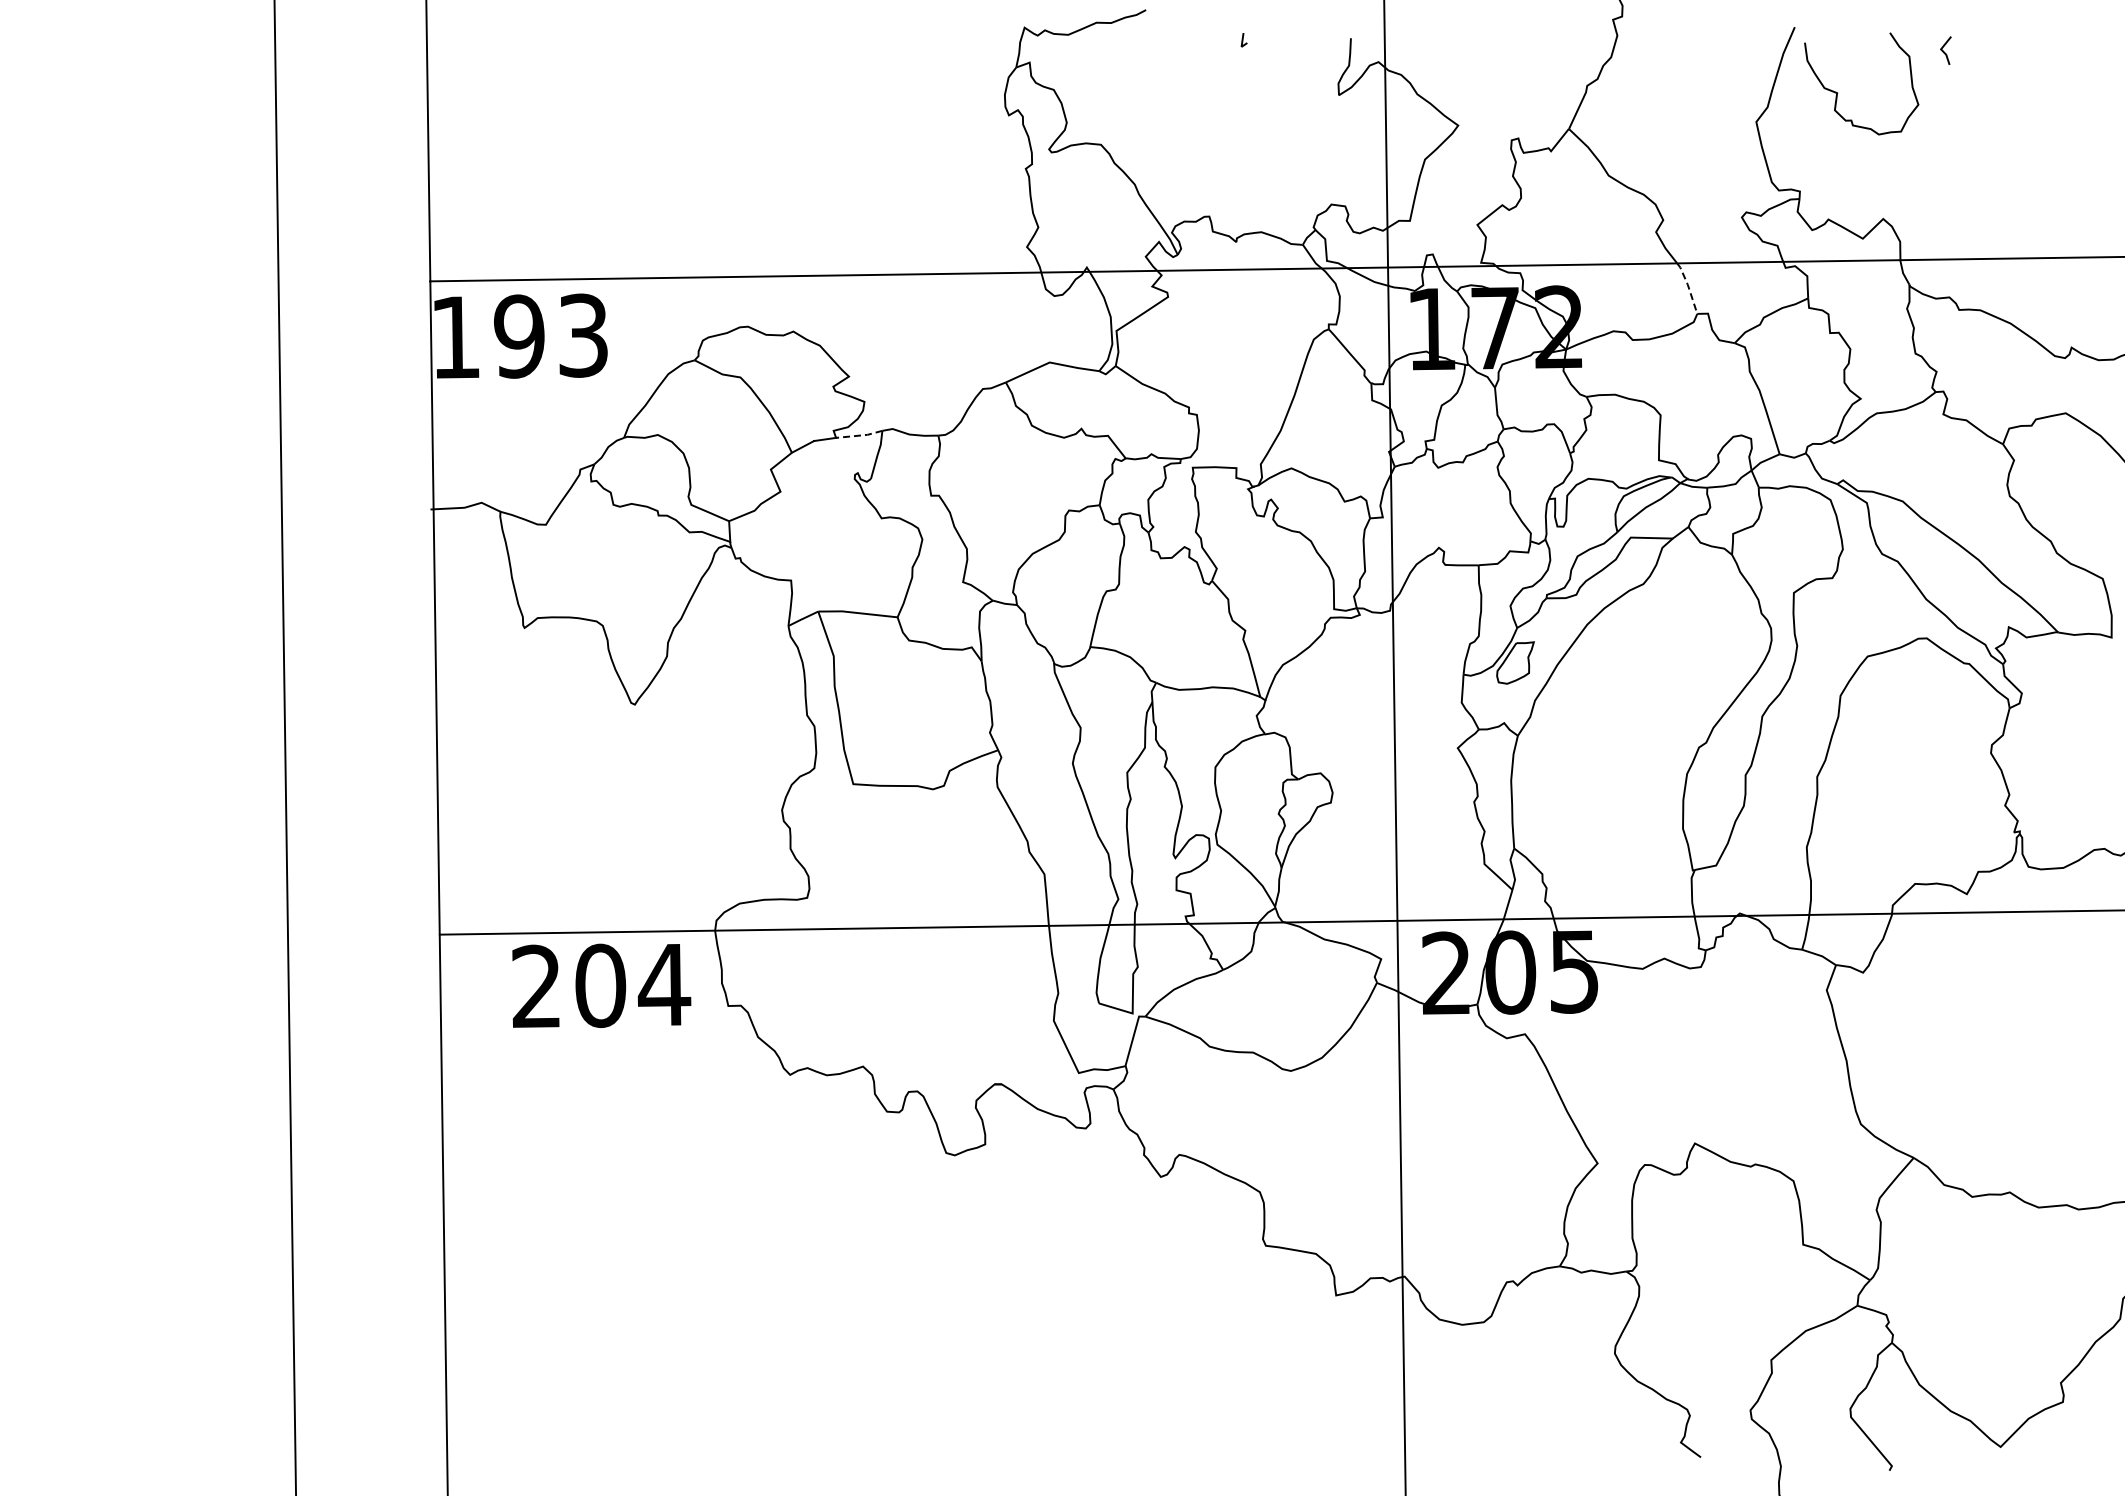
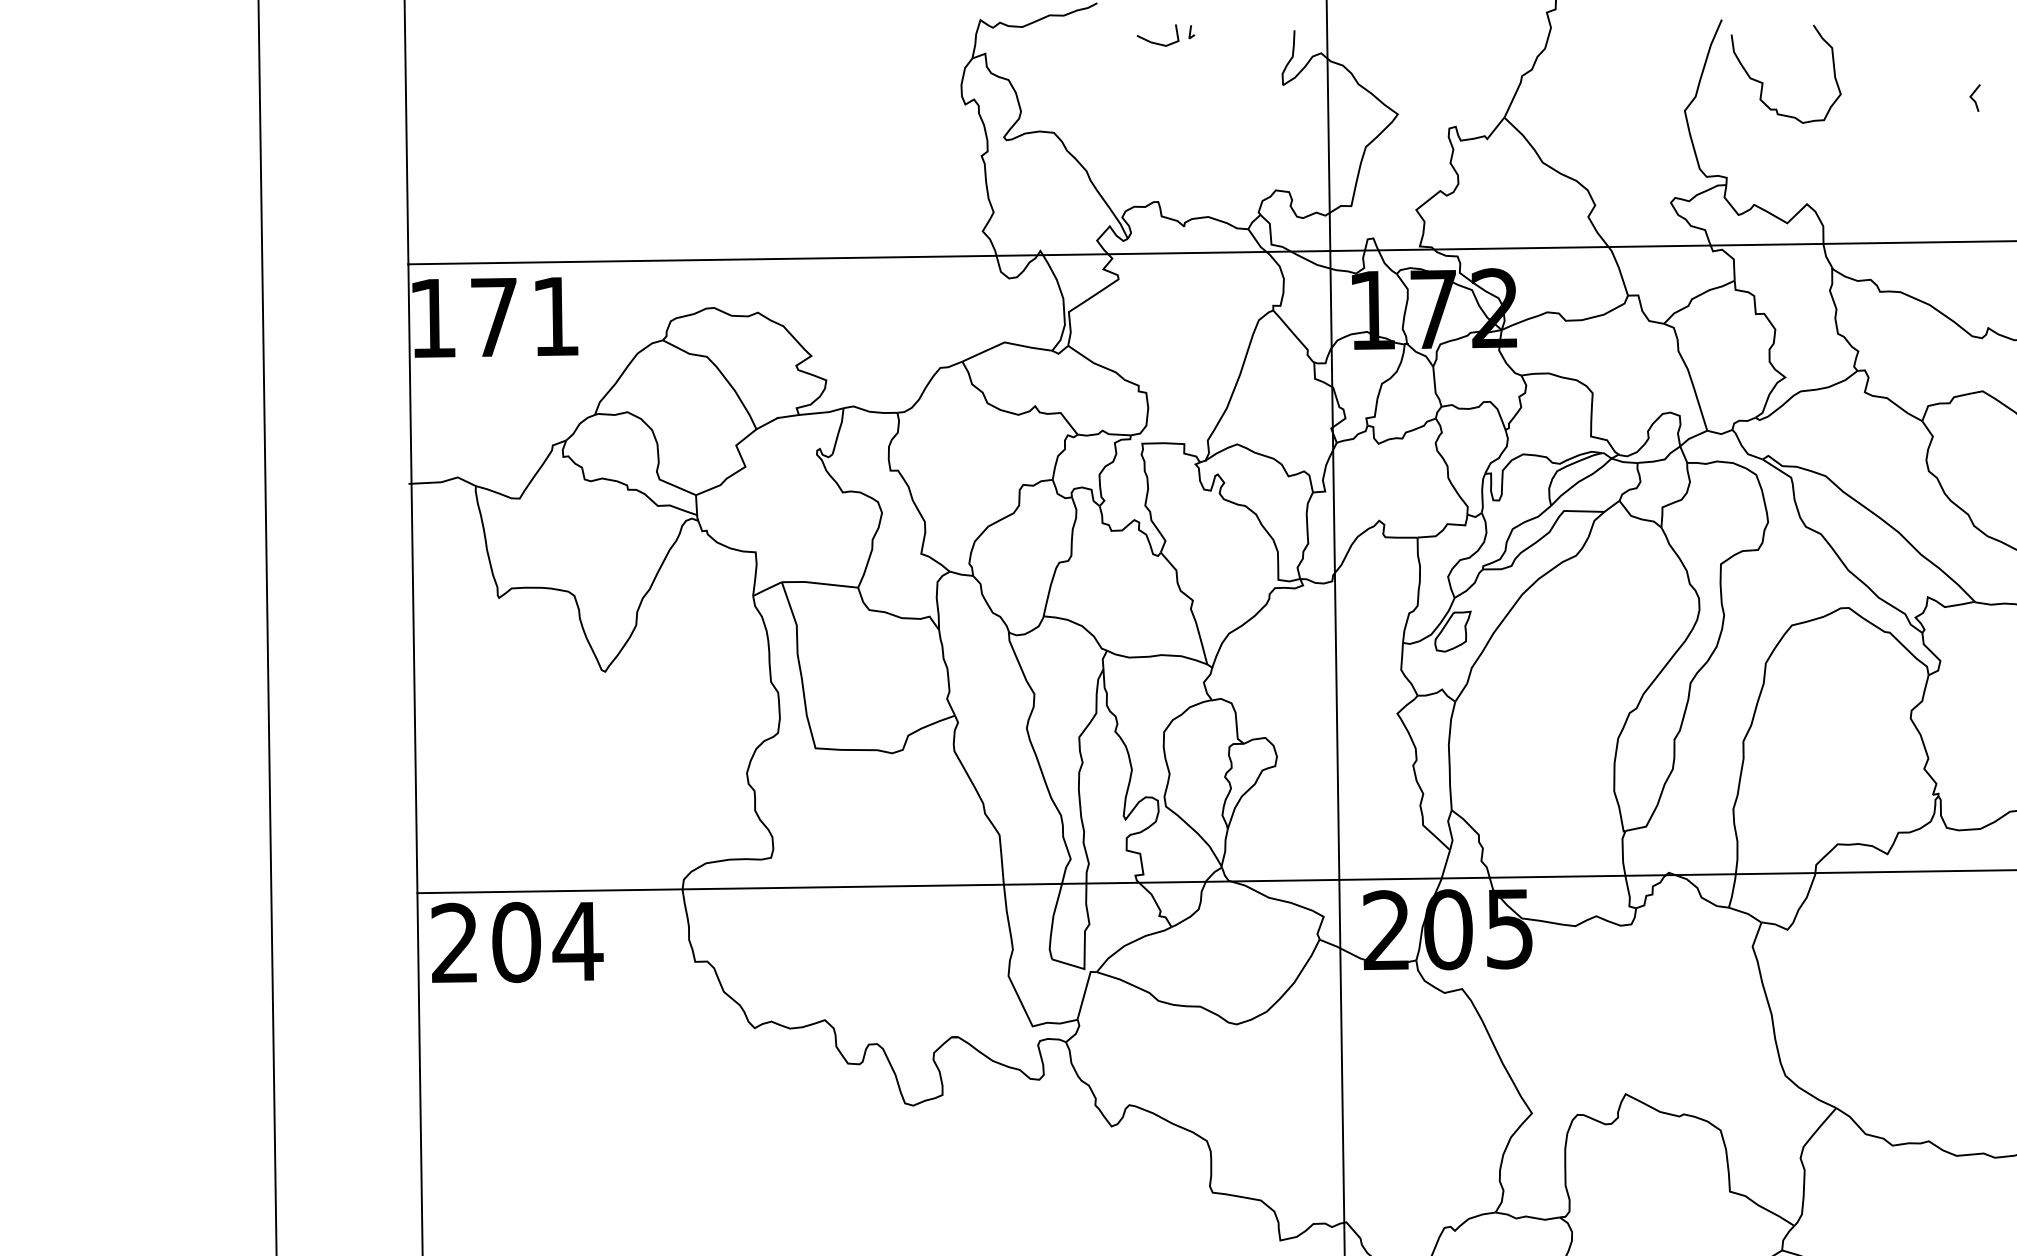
line: (1209, 51) -> (1158, 43), added
line: (1944, 51) -> (1973, 98), moved
line: (1688, 286) -> (1619, 269), dashed -> solid
text: (550, 335) -> (524, 316), 193 -> 171
line: (859, 435) -> (821, 412), dashed -> solid
text: (601, 985) -> (517, 942), moved

